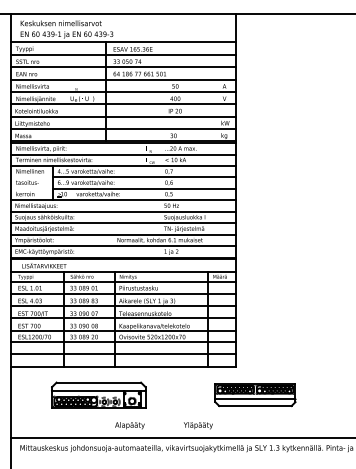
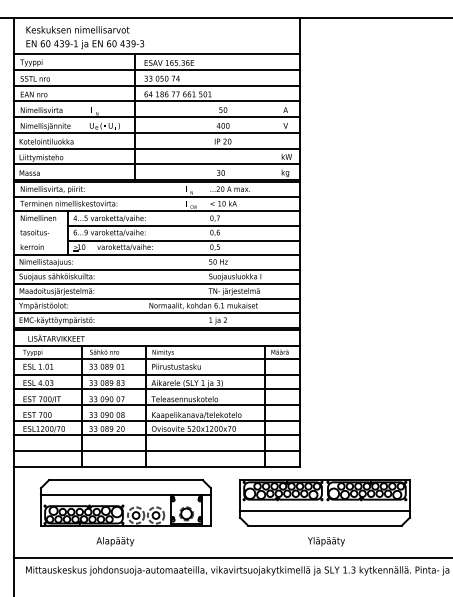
part: (98, 394) -> (125, 502), size x1.43
part: (255, 394) -> (324, 502), size x1.67
text: (130, 425) -> (115, 541), moved
text: (198, 425) -> (326, 541), moved

